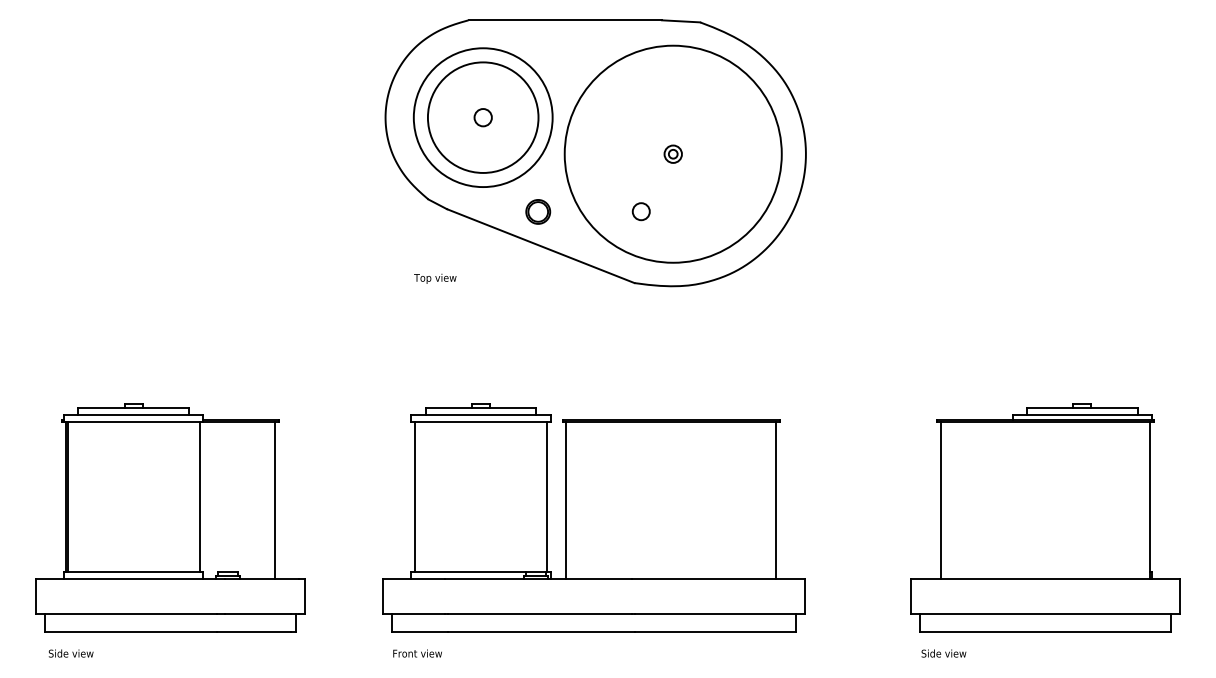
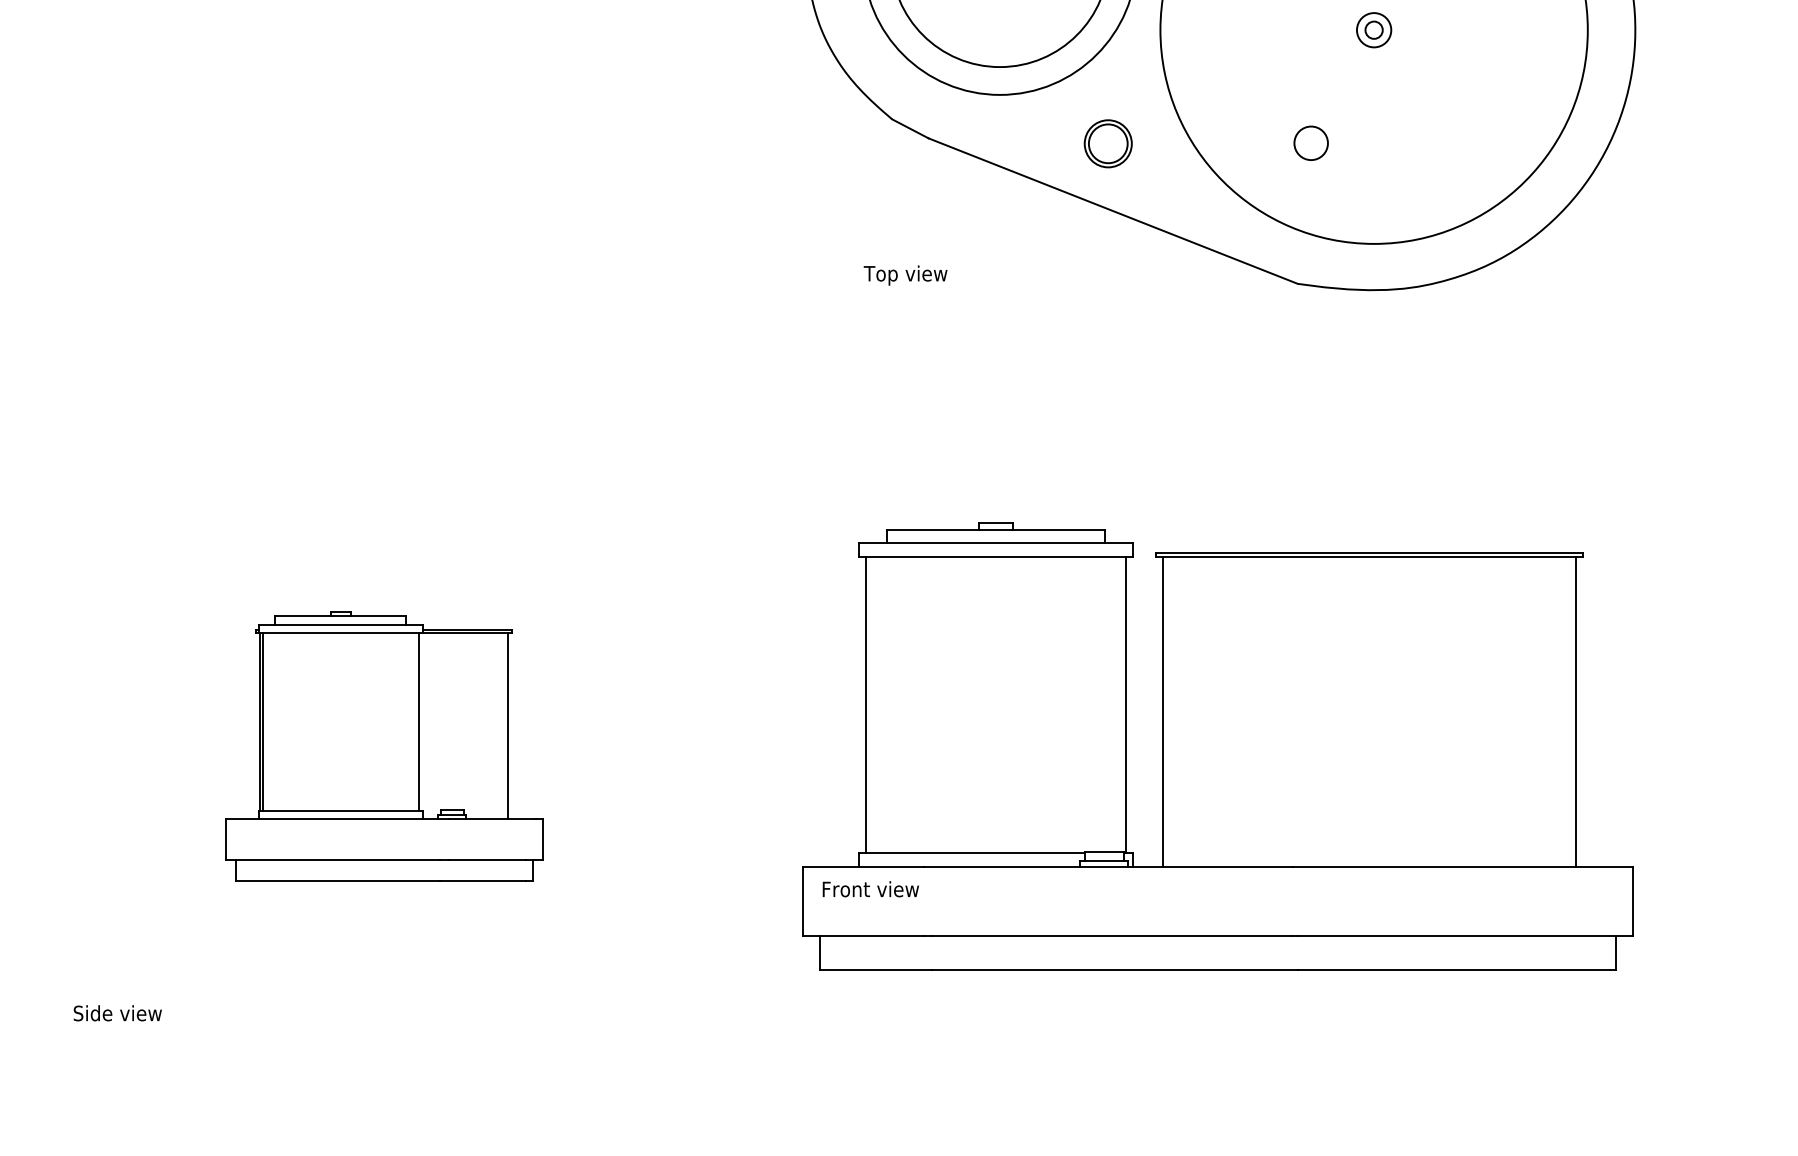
part: (170, 517) -> (384, 745), size x0.6
text: (70, 653) -> (116, 1013), moved
text: (417, 653) -> (870, 889), moved

